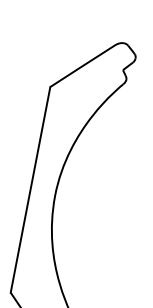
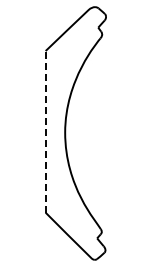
line: (30, 189) -> (45, 131), solid -> dashed

